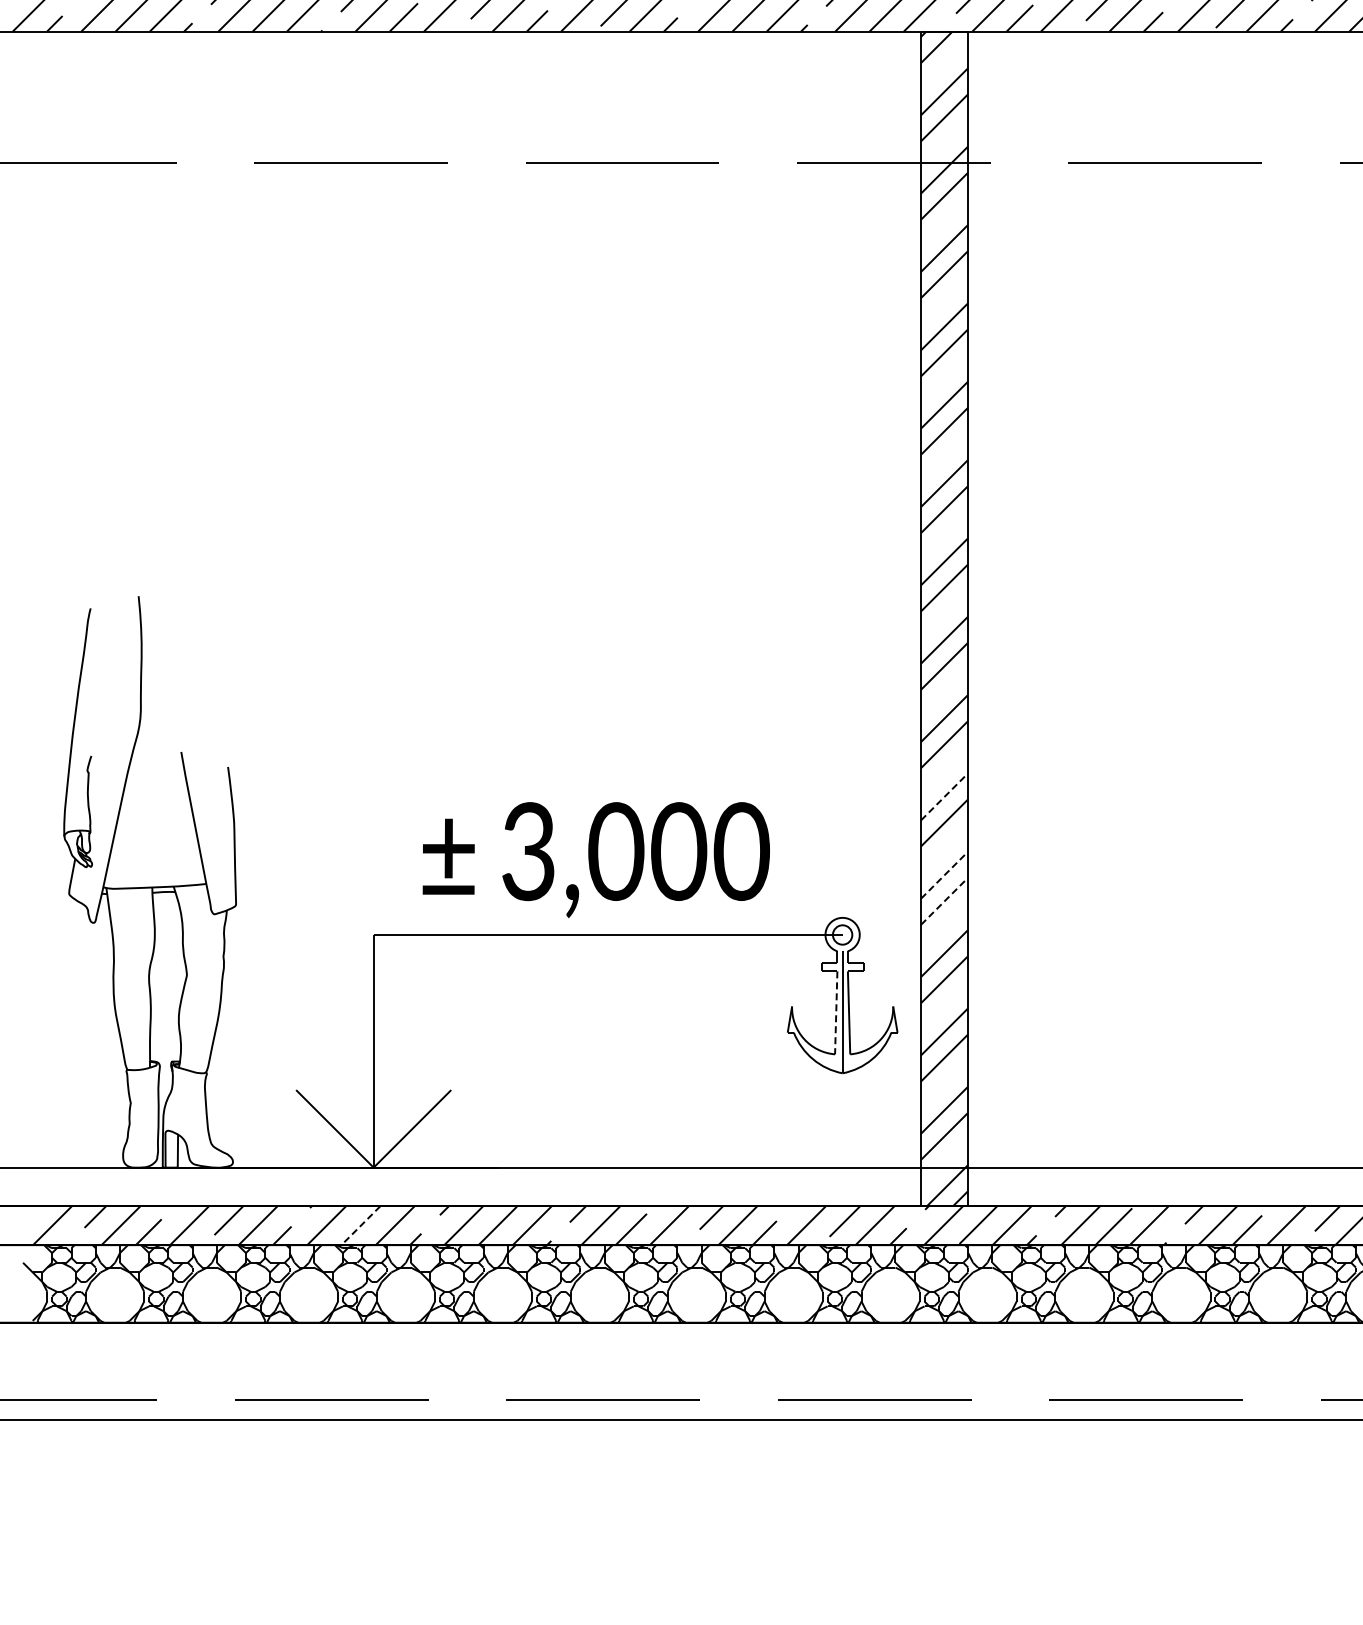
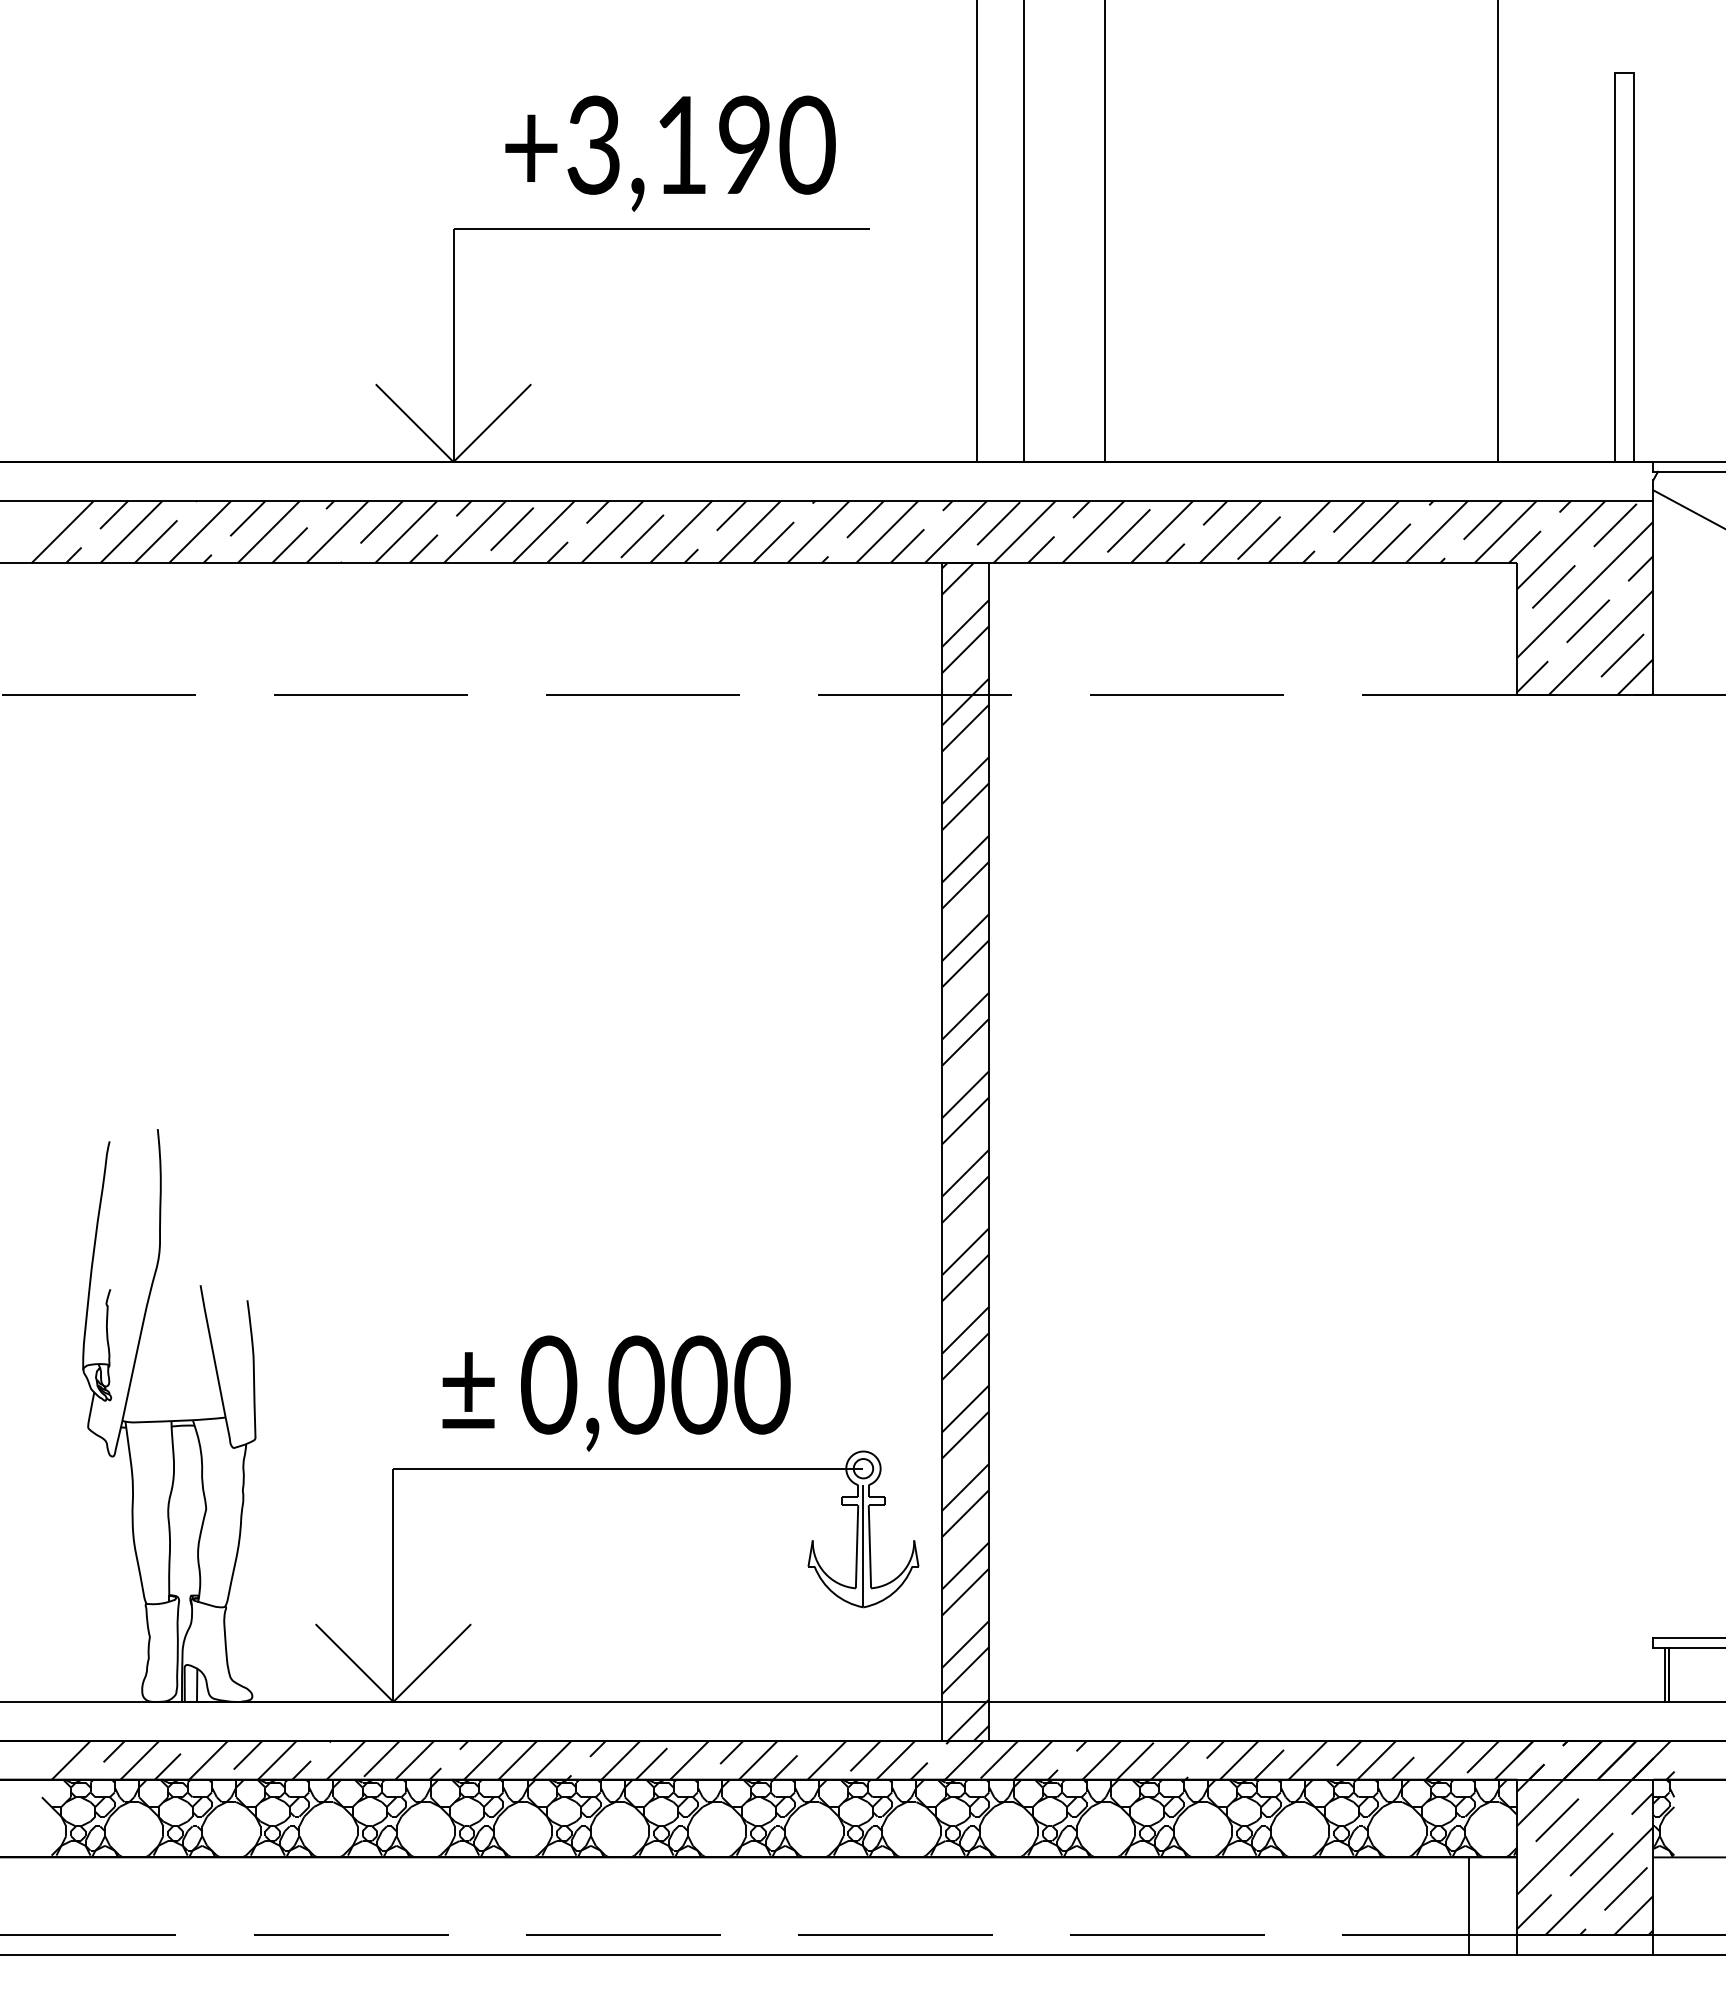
line: (944, 797) -> (965, 1330), dashed -> solid
text: (529, 850) -> (549, 1384), 3,000 -> 0,000
line: (944, 875) -> (965, 1409), dashed -> solid
line: (944, 901) -> (965, 1435), dashed -> solid
line: (836, 1012) -> (857, 1546), dashed -> solid
line: (362, 1224) -> (382, 1758), dashed -> solid

